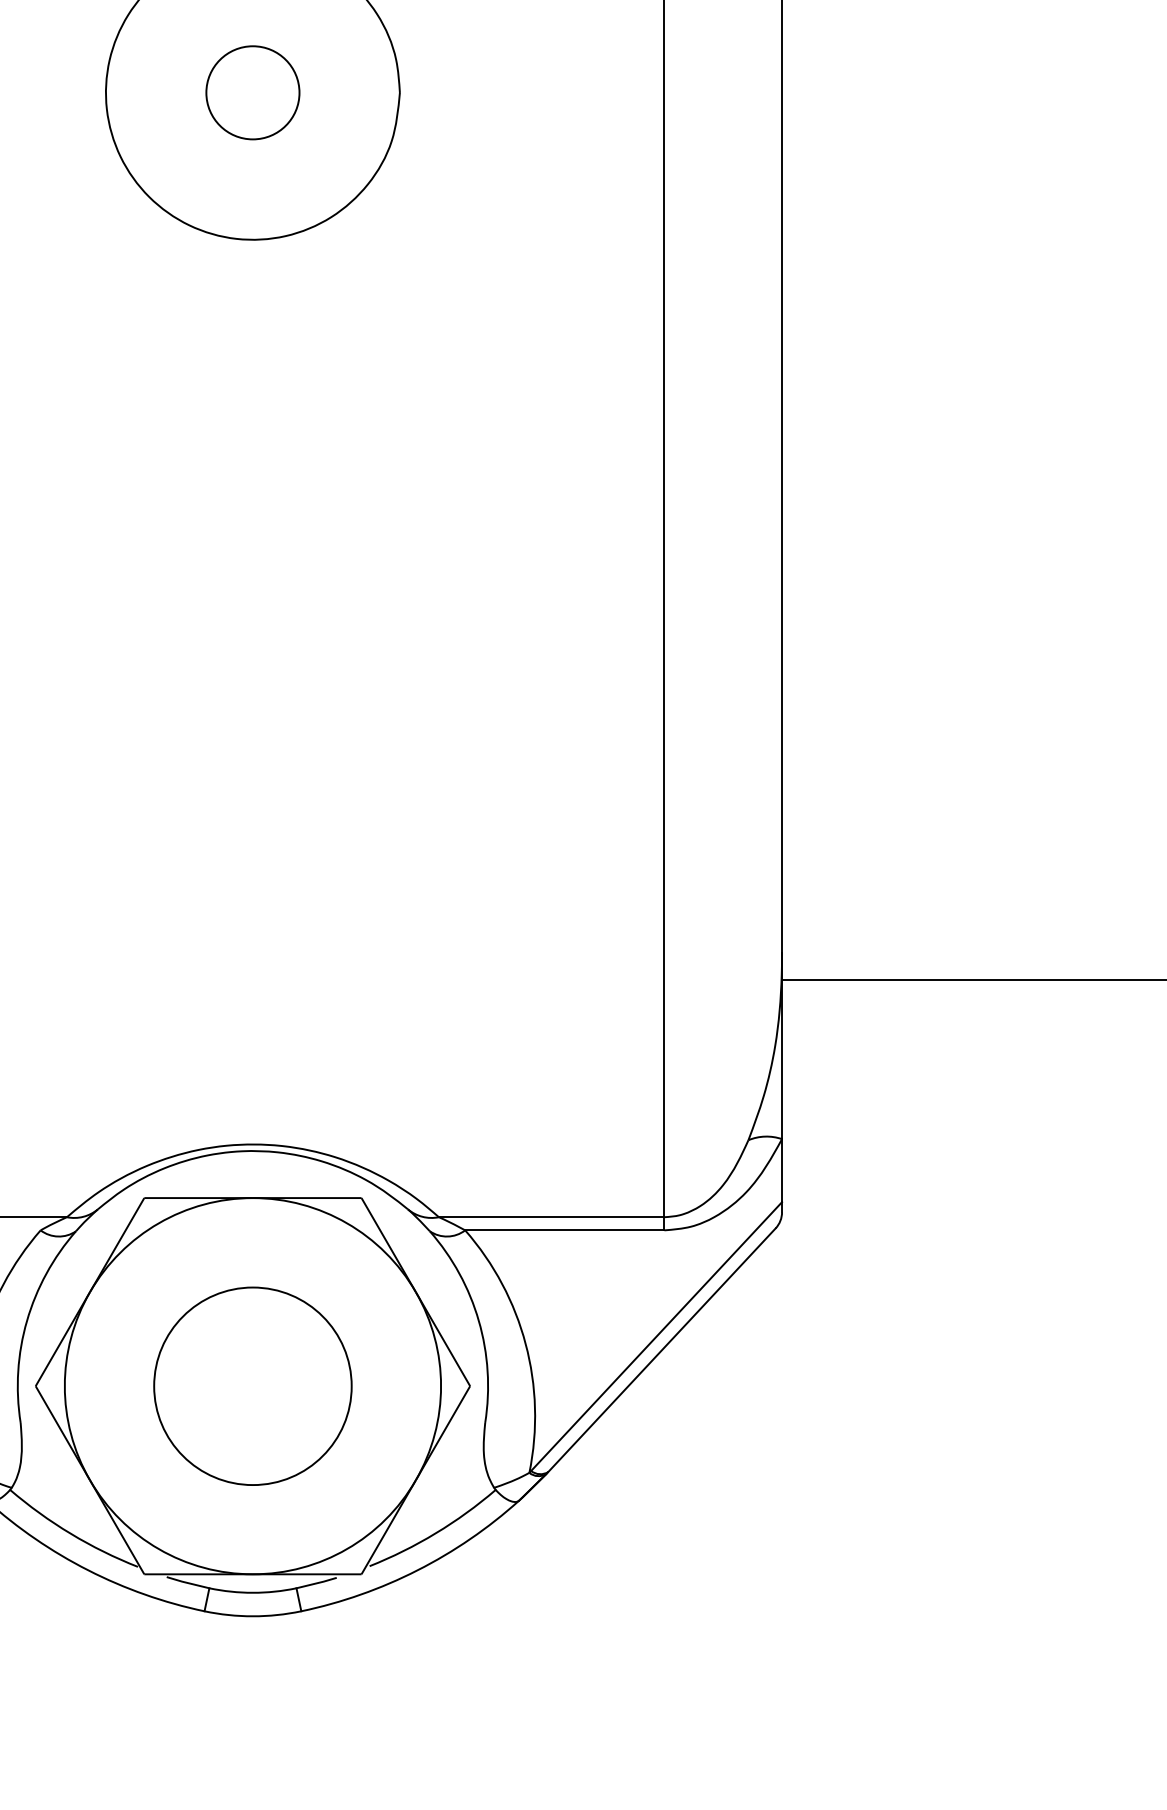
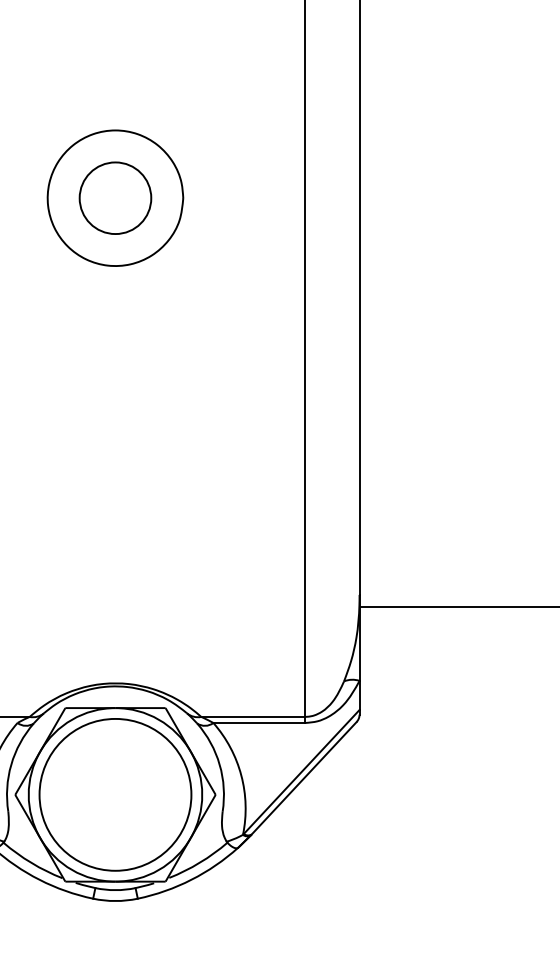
circle: (252, 93) -> (115, 198), size x1.67
circle: (252, 1385) -> (115, 794), size x1.67

